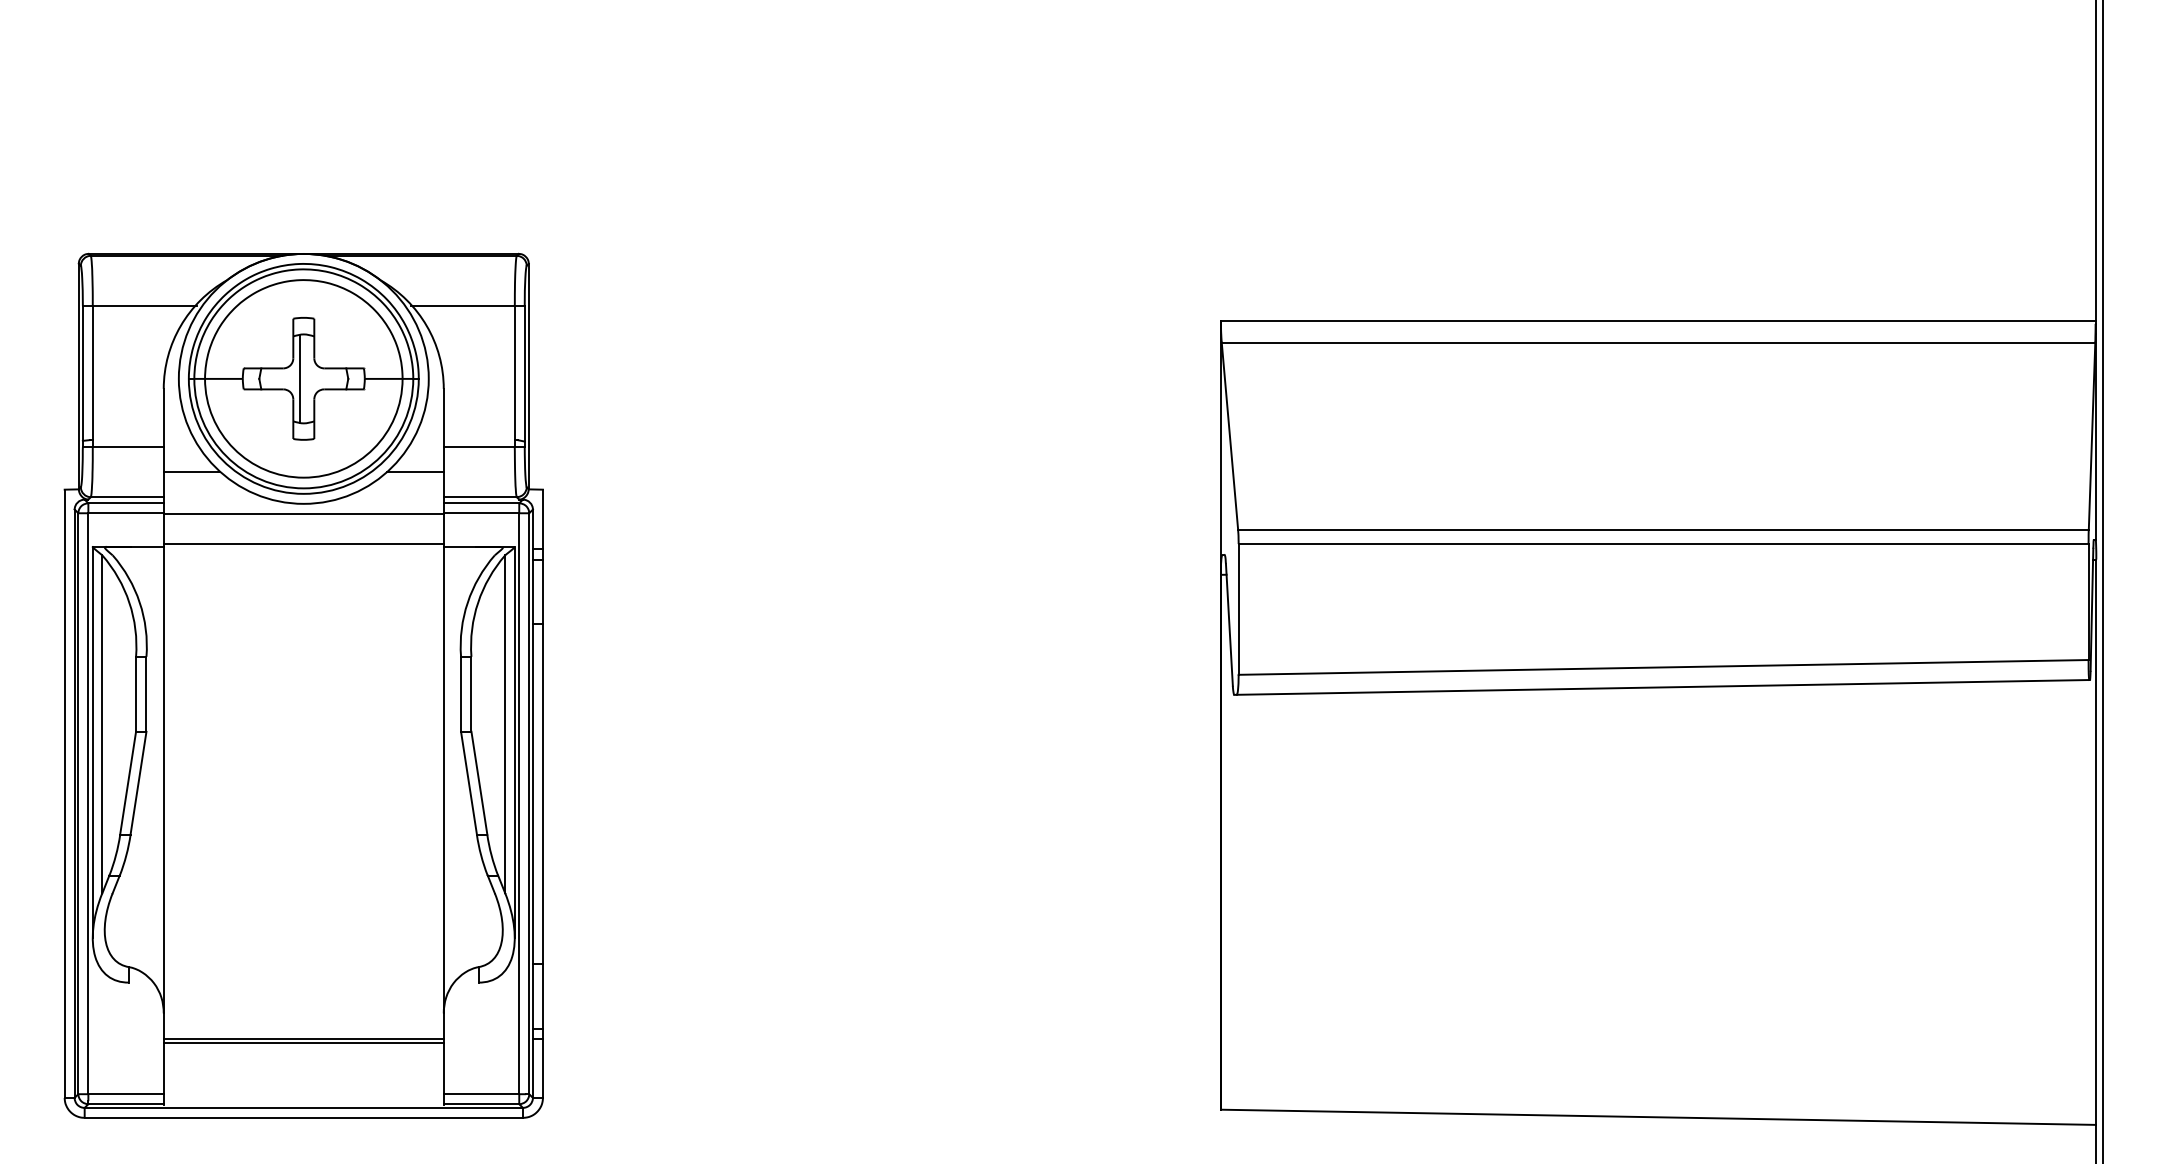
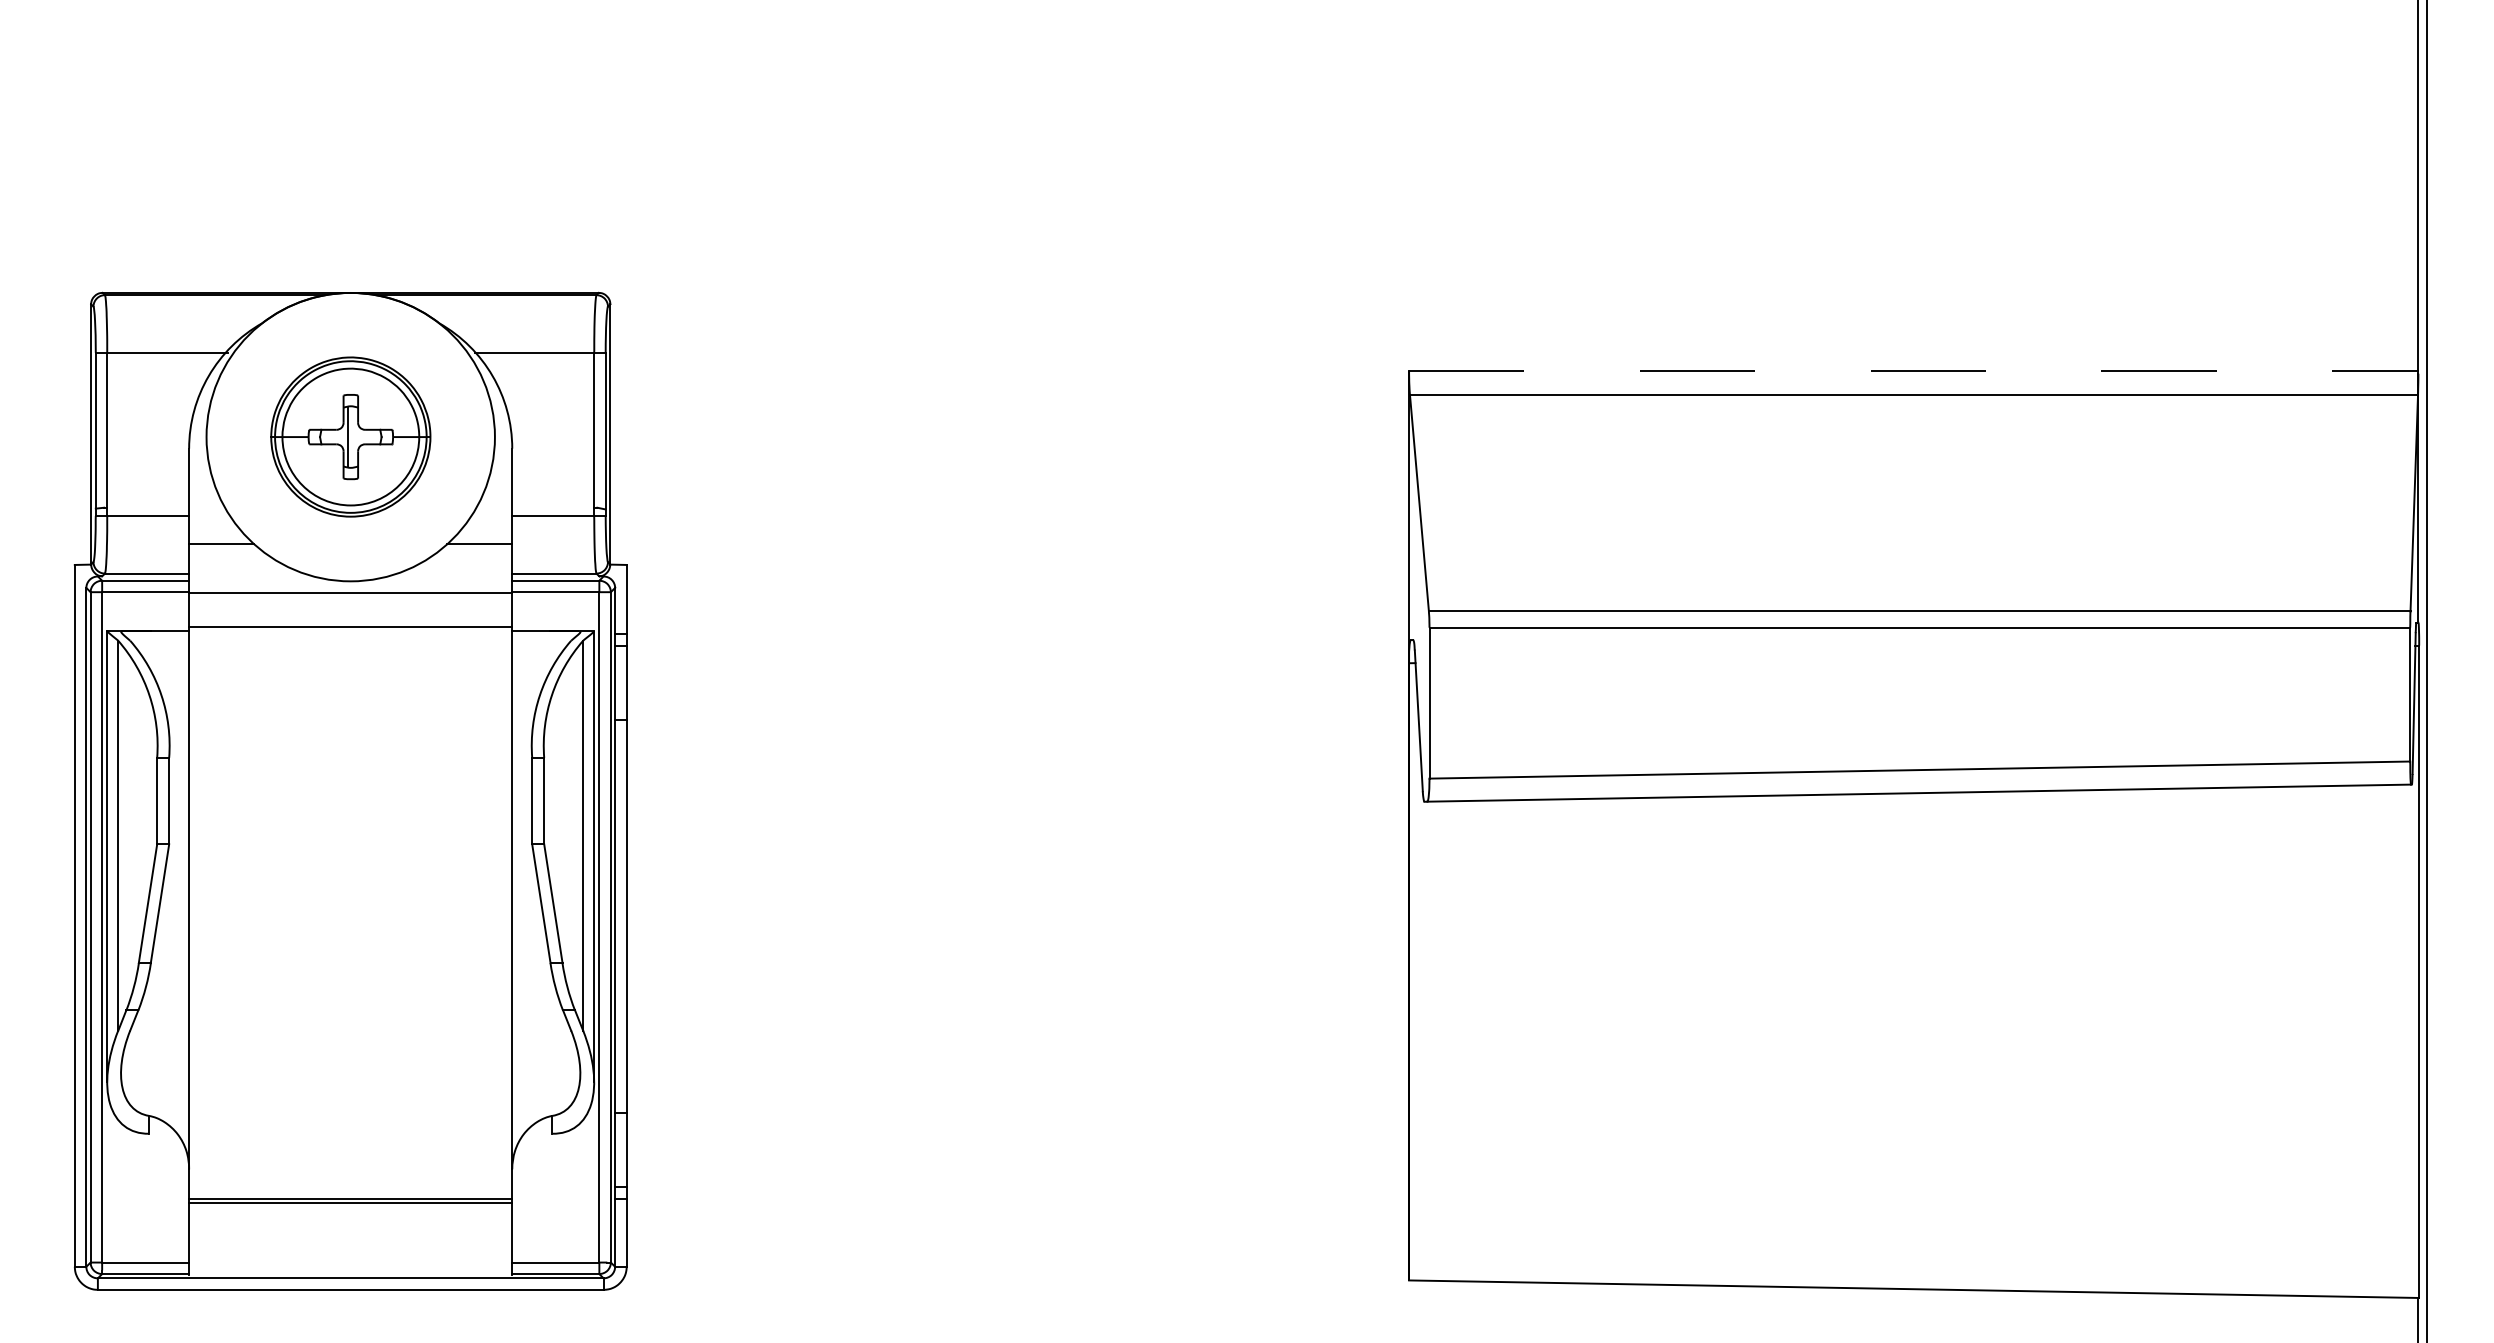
line: (1658, 321) -> (1913, 370), solid -> dashed
part: (303, 378) -> (350, 436), size x0.6

